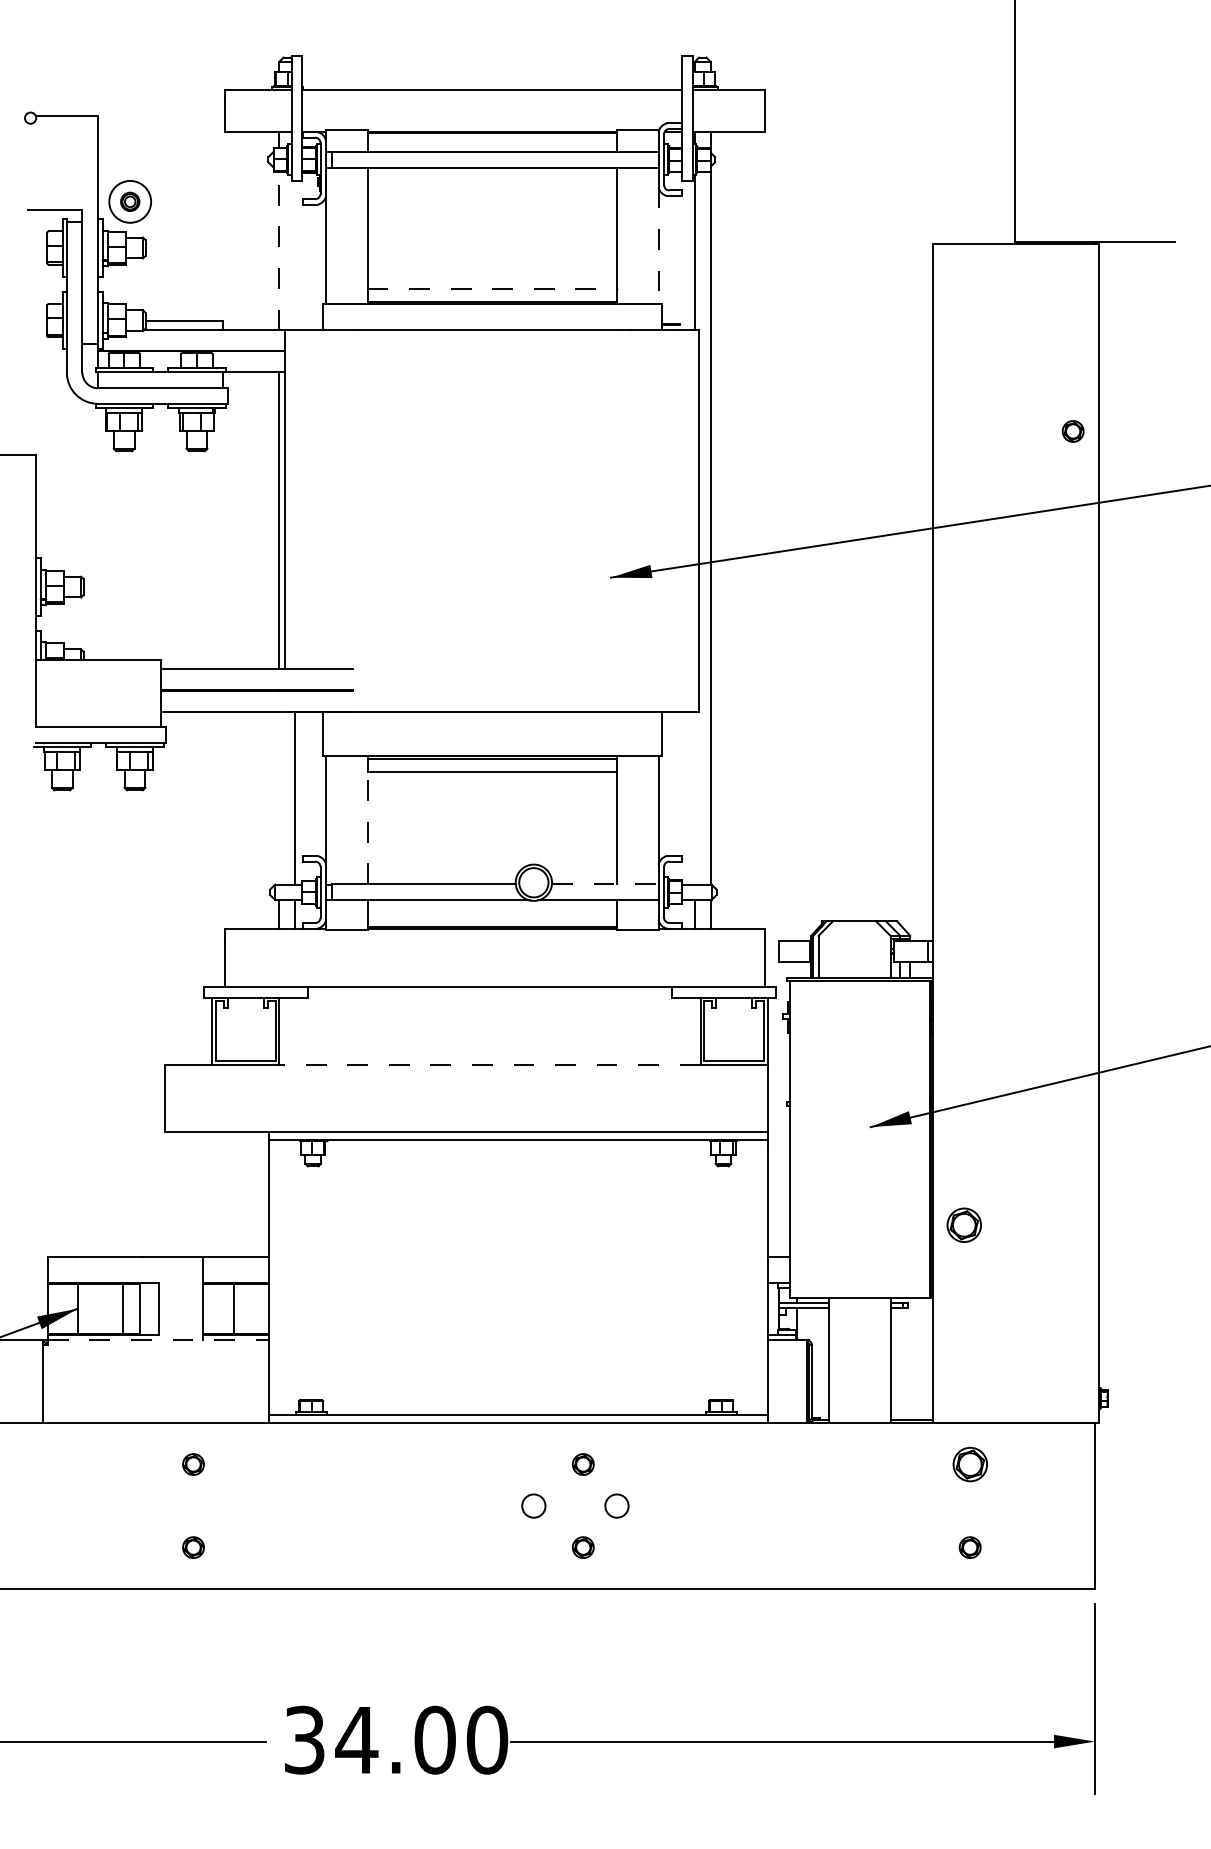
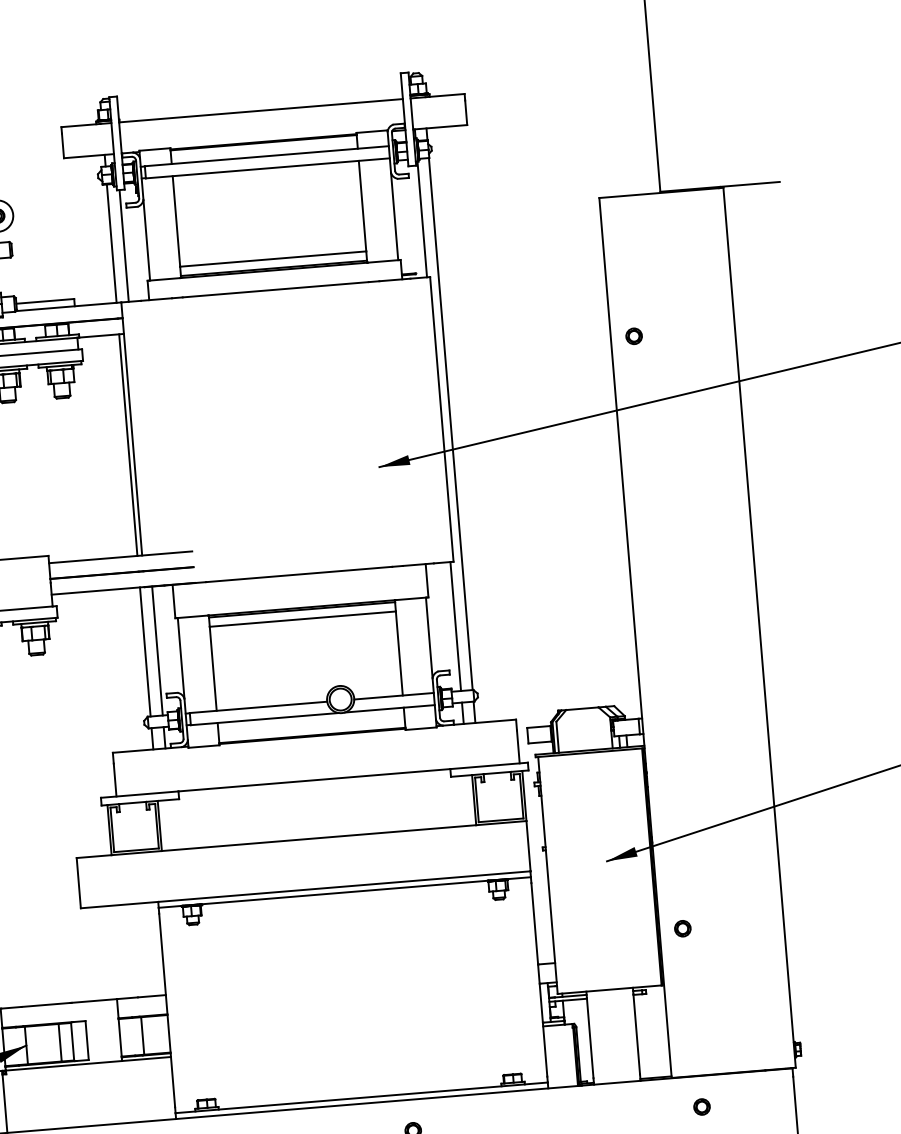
line: (658, 246) -> (394, 217), dashed -> solid
line: (279, 250) -> (112, 243), dashed -> solid
line: (295, 255) -> (124, 246), added
line: (492, 289) -> (273, 259), dashed -> solid
part: (1072, 431) -> (633, 336), moved
line: (279, 797) -> (145, 651), added
line: (695, 797) -> (456, 626), added
line: (367, 827) -> (213, 668), dashed -> solid
line: (605, 884) -> (394, 696), dashed -> solid
line: (489, 1064) -> (318, 837), dashed -> solid
part: (963, 1224) -> (682, 928), size x0.62
line: (158, 1339) -> (88, 1063), dashed -> solid
part: (969, 1464) -> (701, 1107), size x0.62

